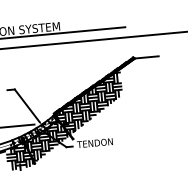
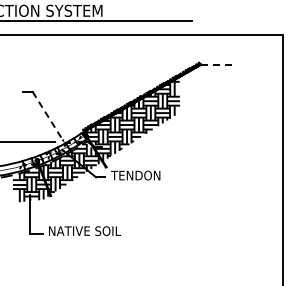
line: (147, 57) -> (218, 64), solid -> dashed
line: (27, 106) -> (47, 116), solid -> dashed

